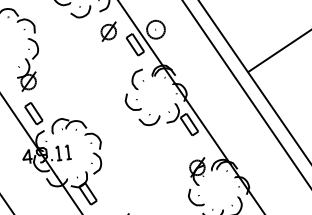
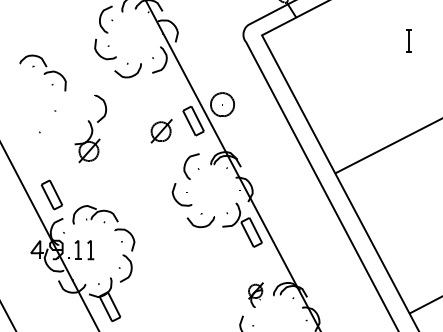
part: (109, 31) -> (161, 131), moved
part: (27, 64) -> (90, 128), moved
part: (197, 172) -> (255, 295), size x0.7

